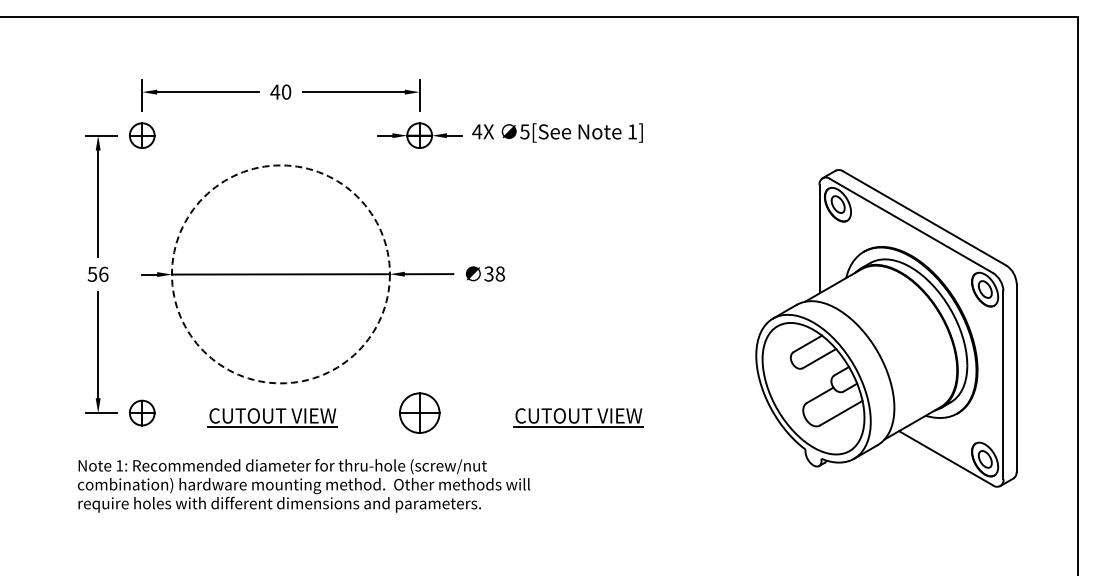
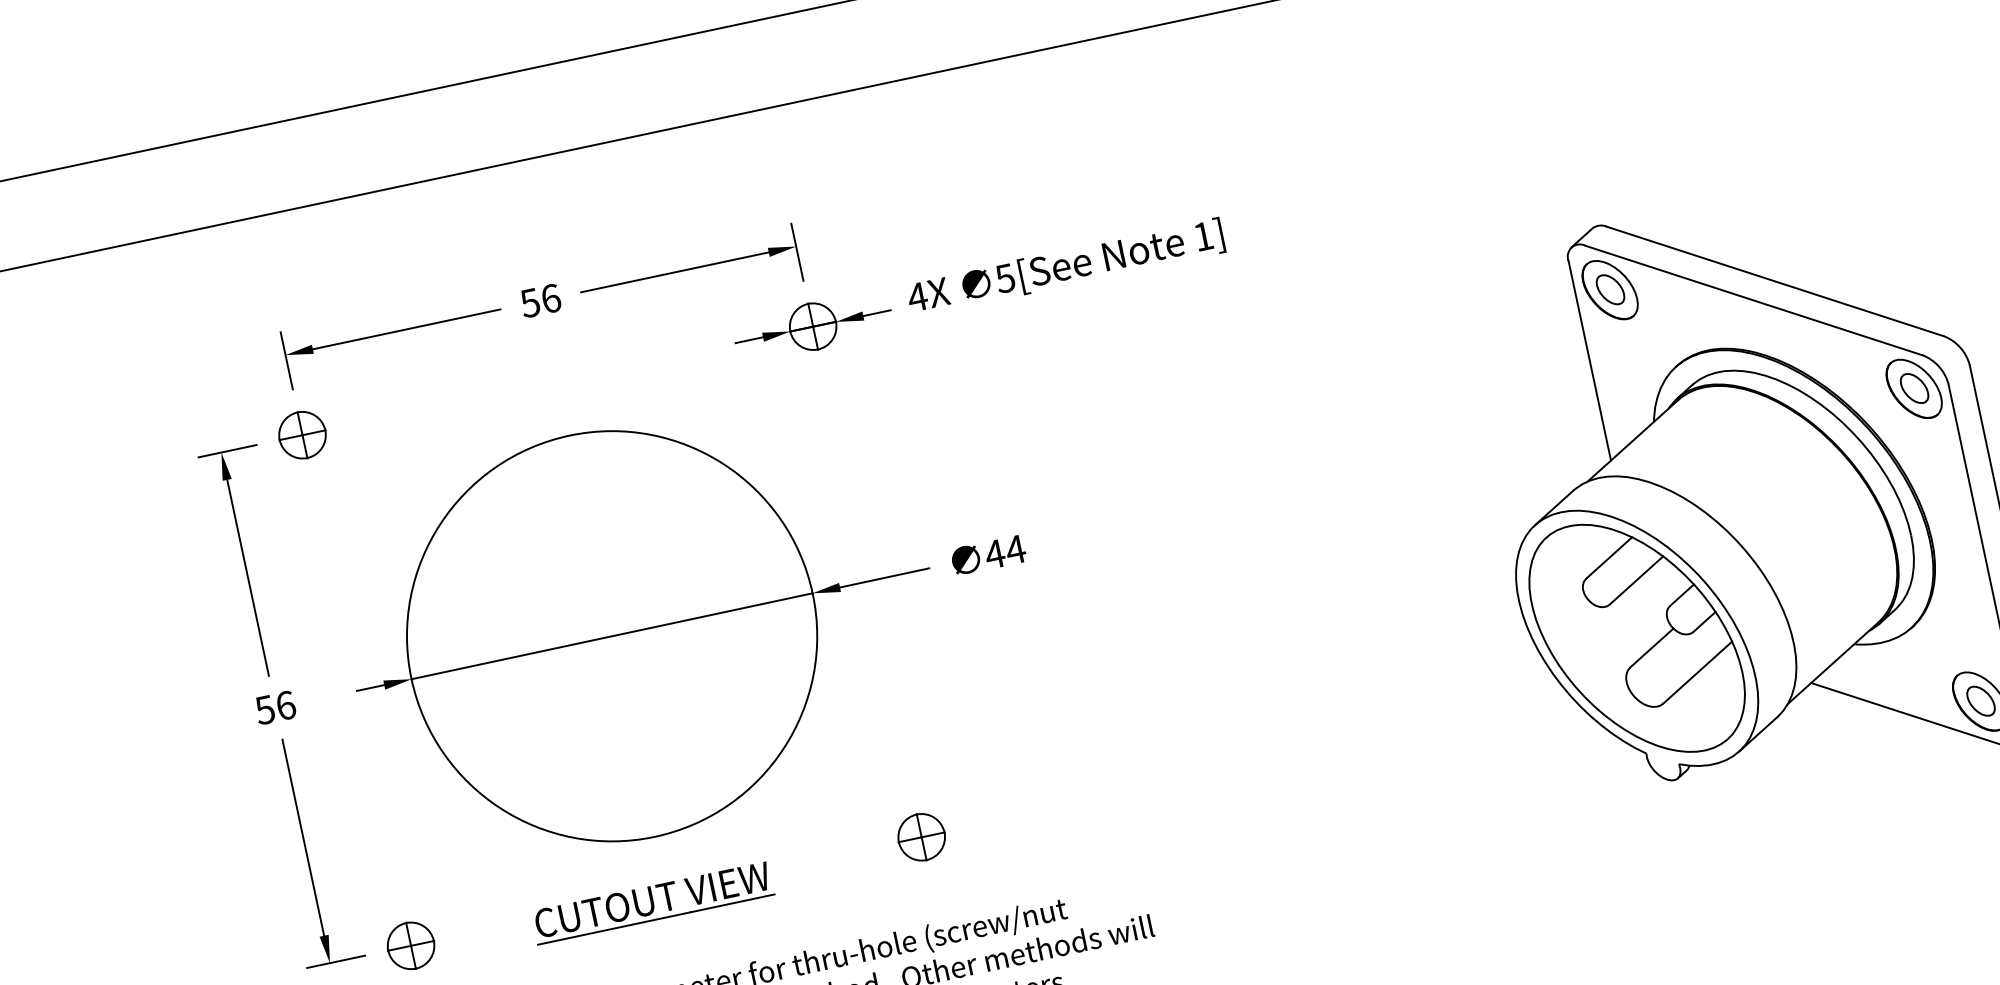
text: (280, 91) -> (539, 299), 40 -> 56
text: (494, 273) -> (1004, 551), 38 -> 44
circle: (280, 274) -> (611, 636), dashed -> solid
part: (419, 412) -> (921, 836), size x0.62
part: (578, 417) -> (1215, 783), removed

